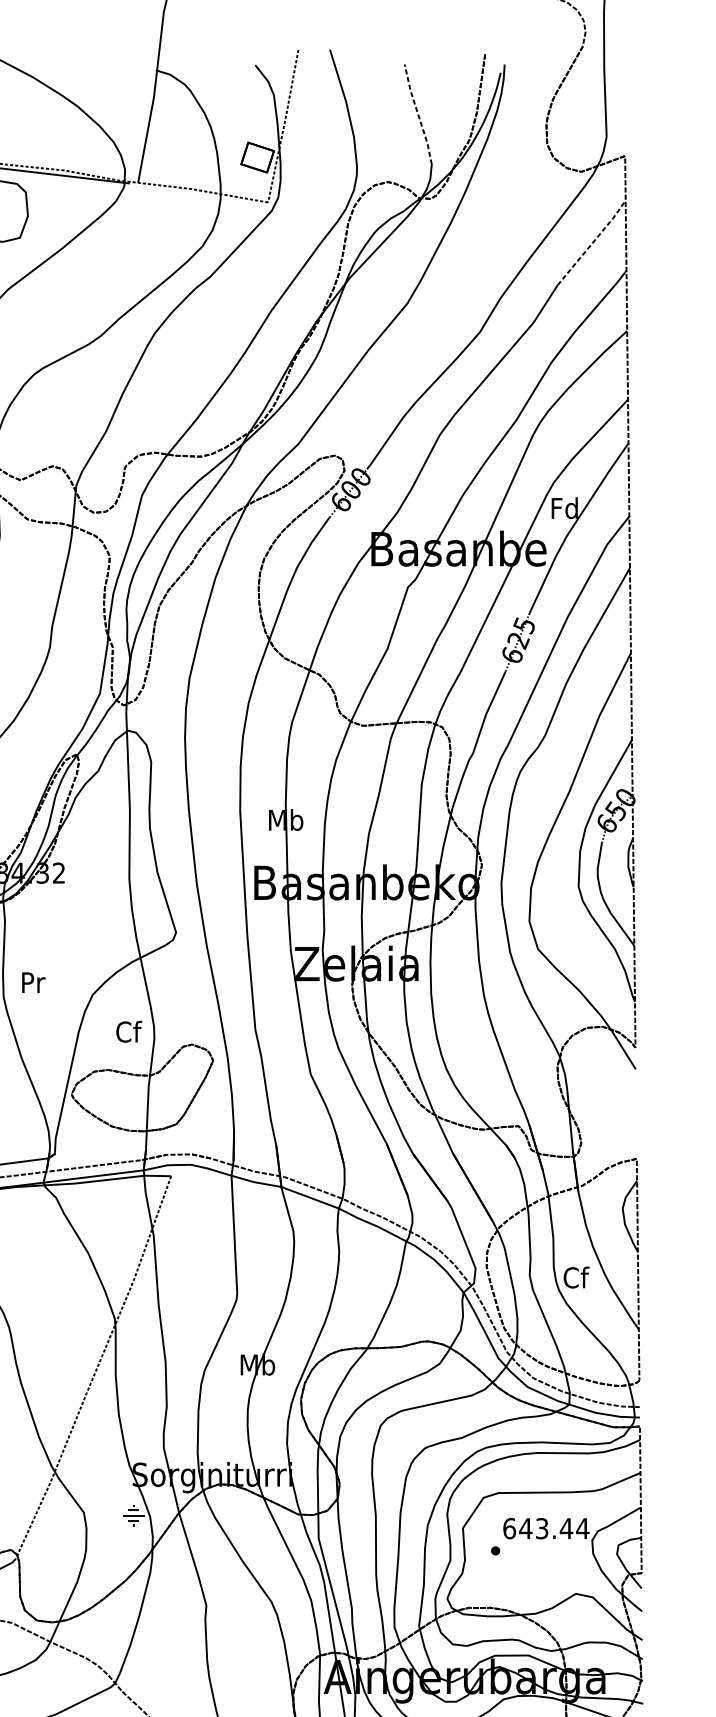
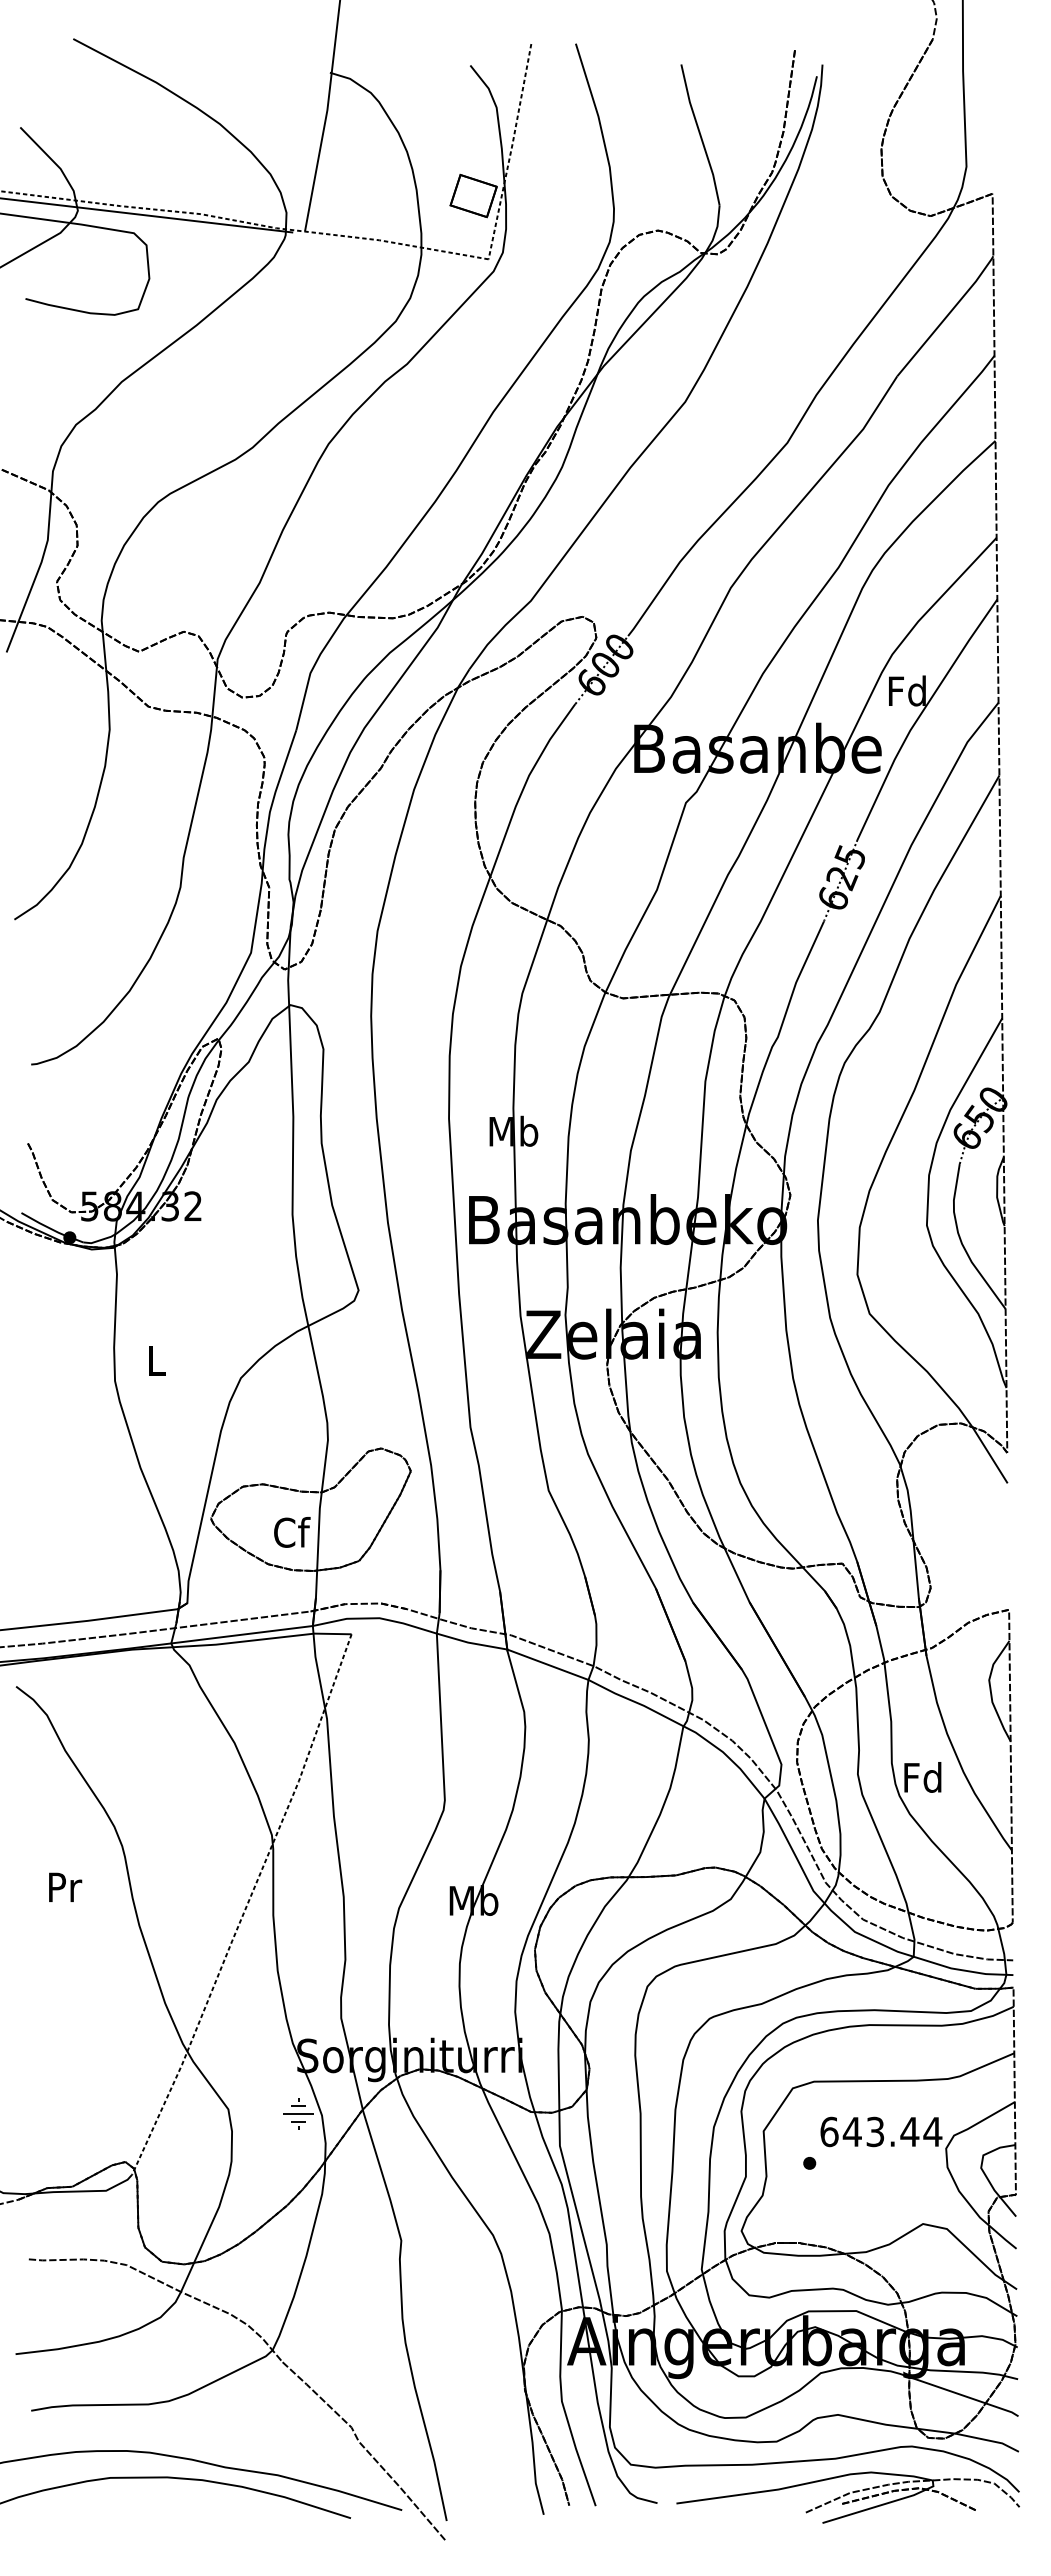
line: (418, 114) -> (700, 135), dashed -> solid
line: (593, 242) -> (947, 315), dashed -> solid
text: (33, 982) -> (157, 1360), Pr -> L
text: (129, 1031) -> (292, 1532), moved
text: (576, 1277) -> (923, 1777), Cf -> Fd

